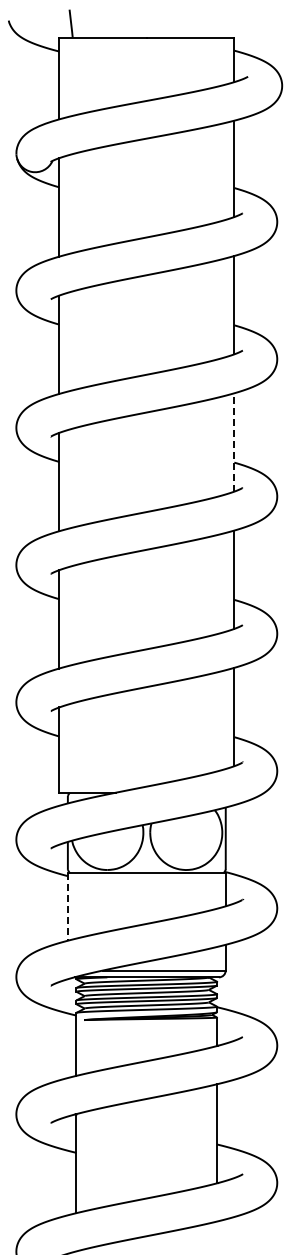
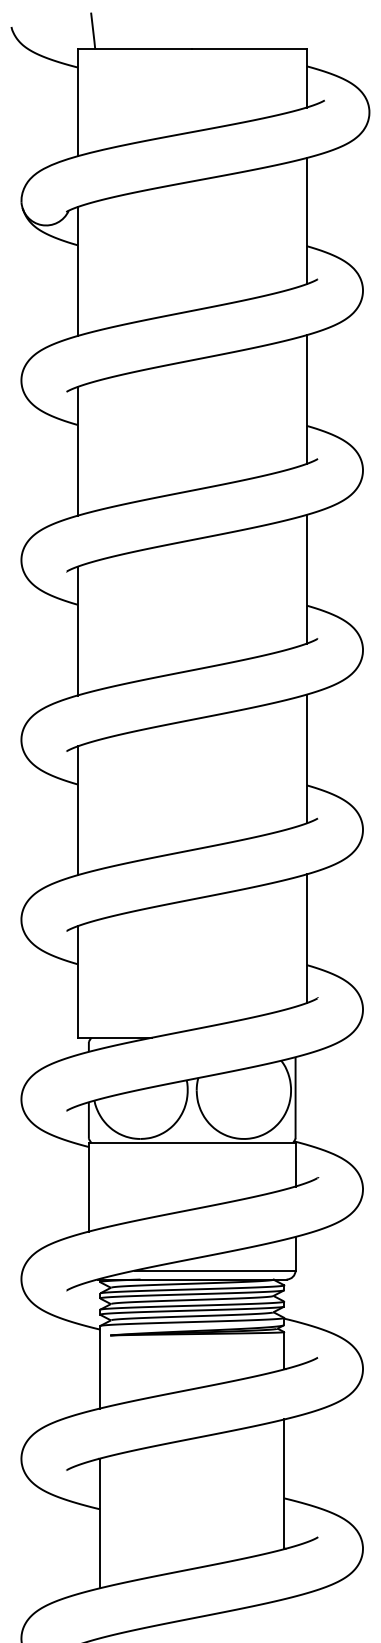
line: (234, 441) -> (307, 577), dashed -> solid
line: (67, 906) -> (88, 1186), dashed -> solid

